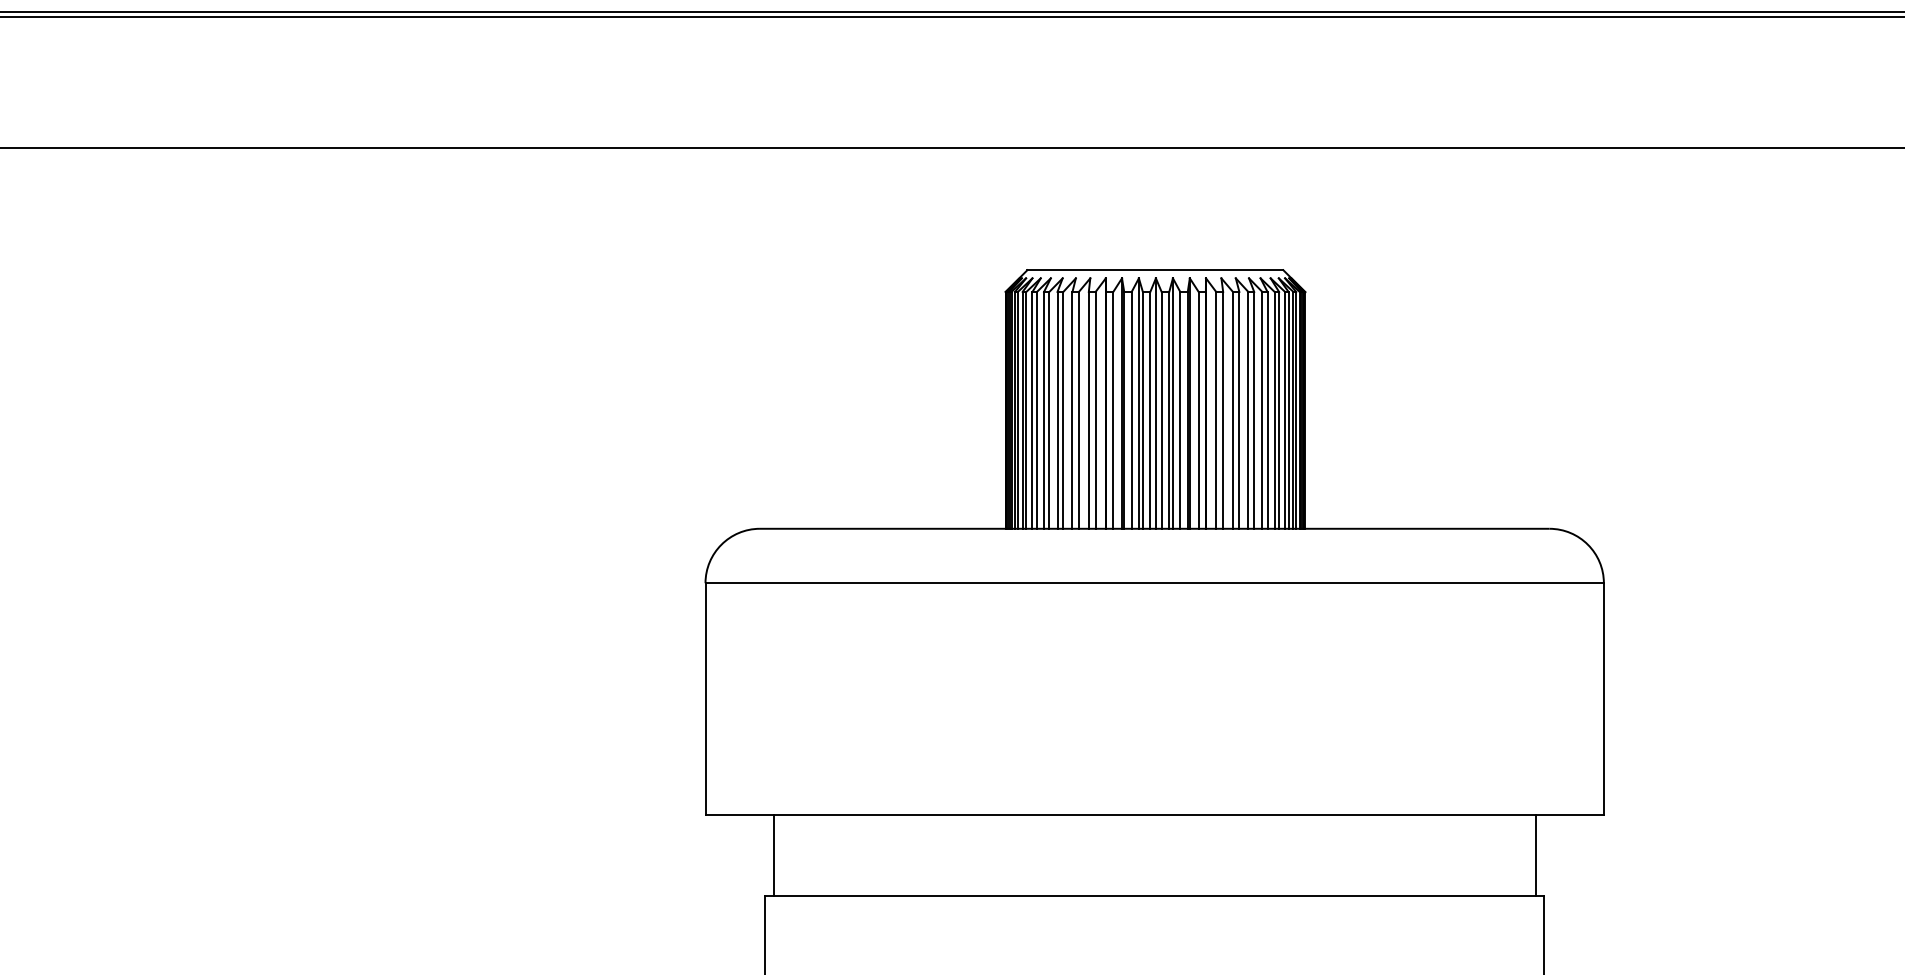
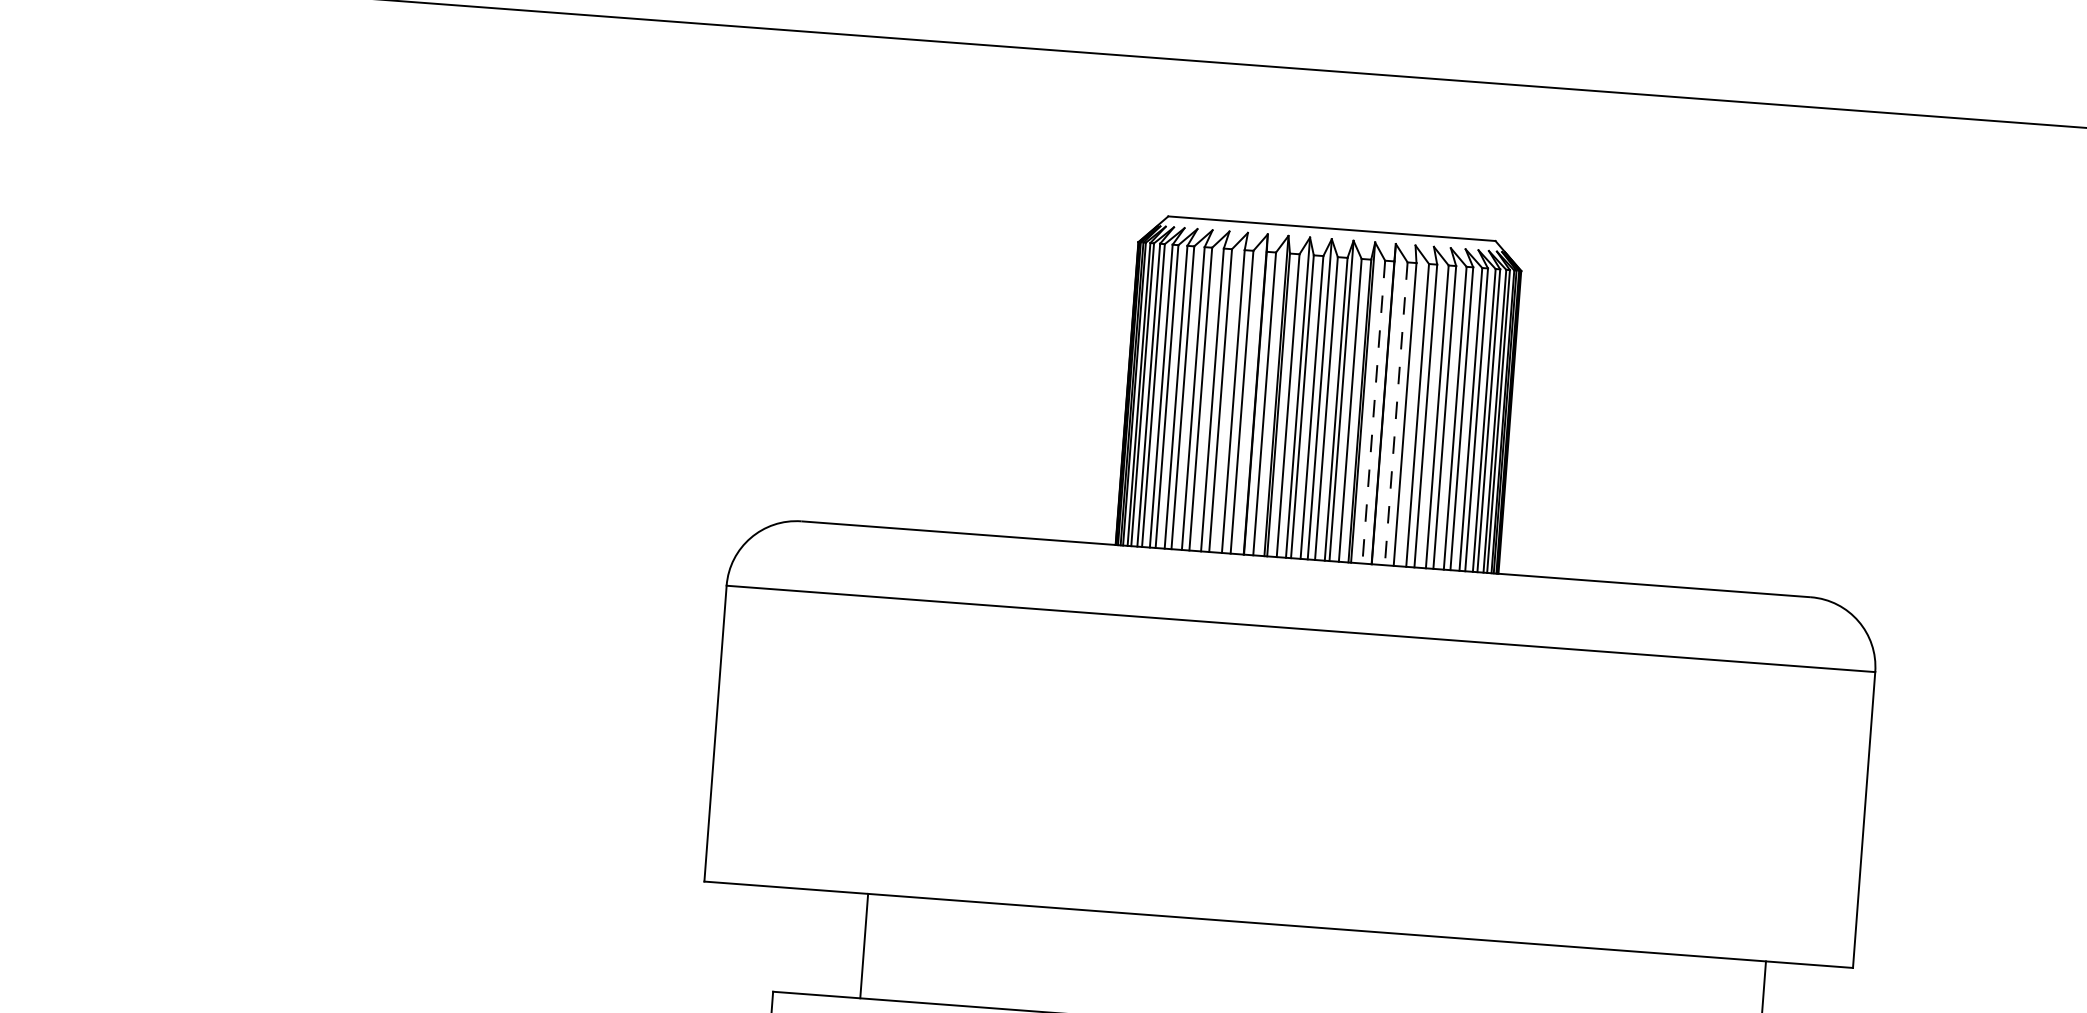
line: (1198, 410) -> (1373, 412), solid -> dashed
line: (1216, 410) -> (1396, 414), solid -> dashed
line: (773, 855) -> (864, 946), moved

